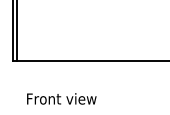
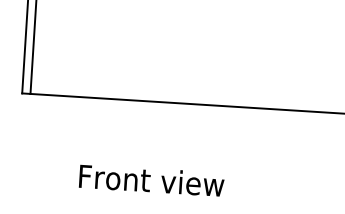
text: (61, 98) -> (151, 179), moved

